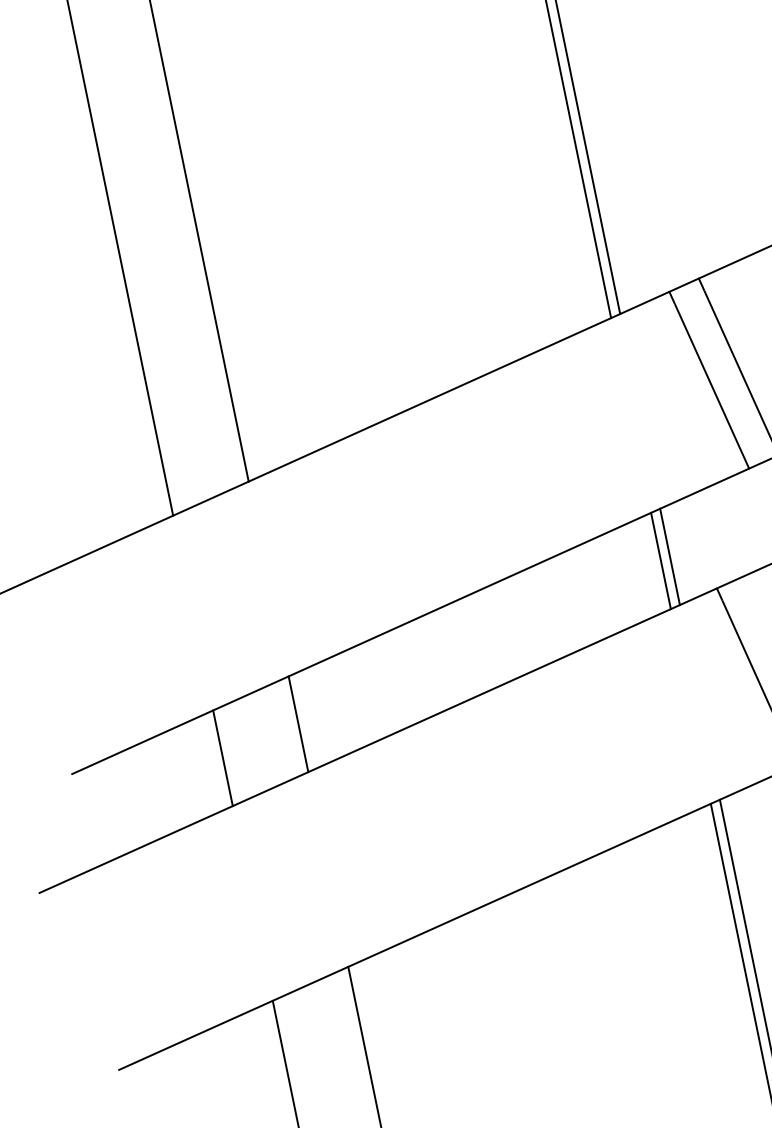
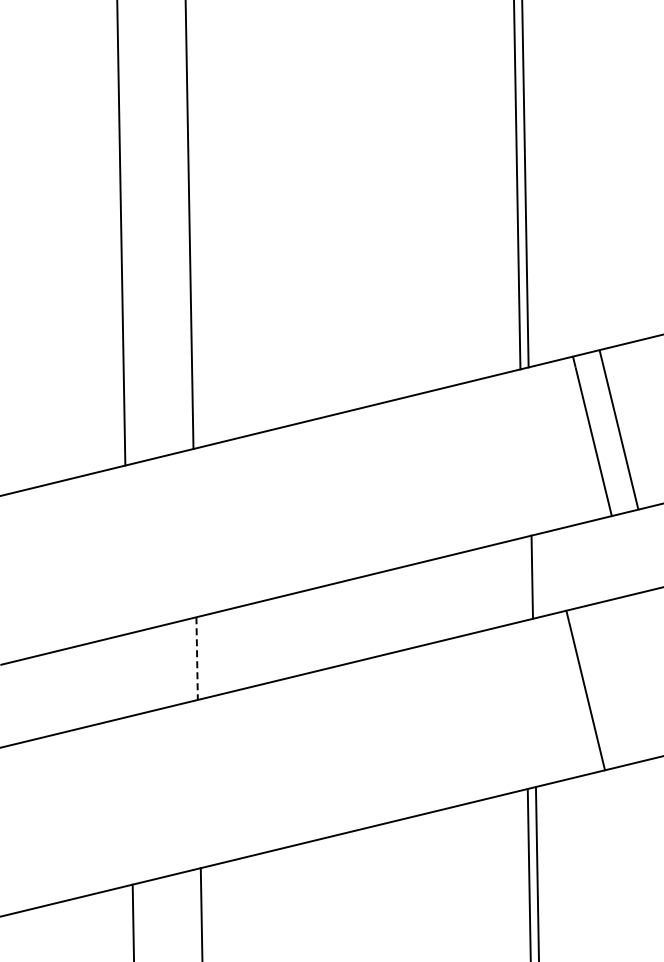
line: (660, 560) -> (523, 578), removed
line: (299, 725) -> (197, 659), solid -> dashed
line: (222, 757) -> (128, 674), removed

